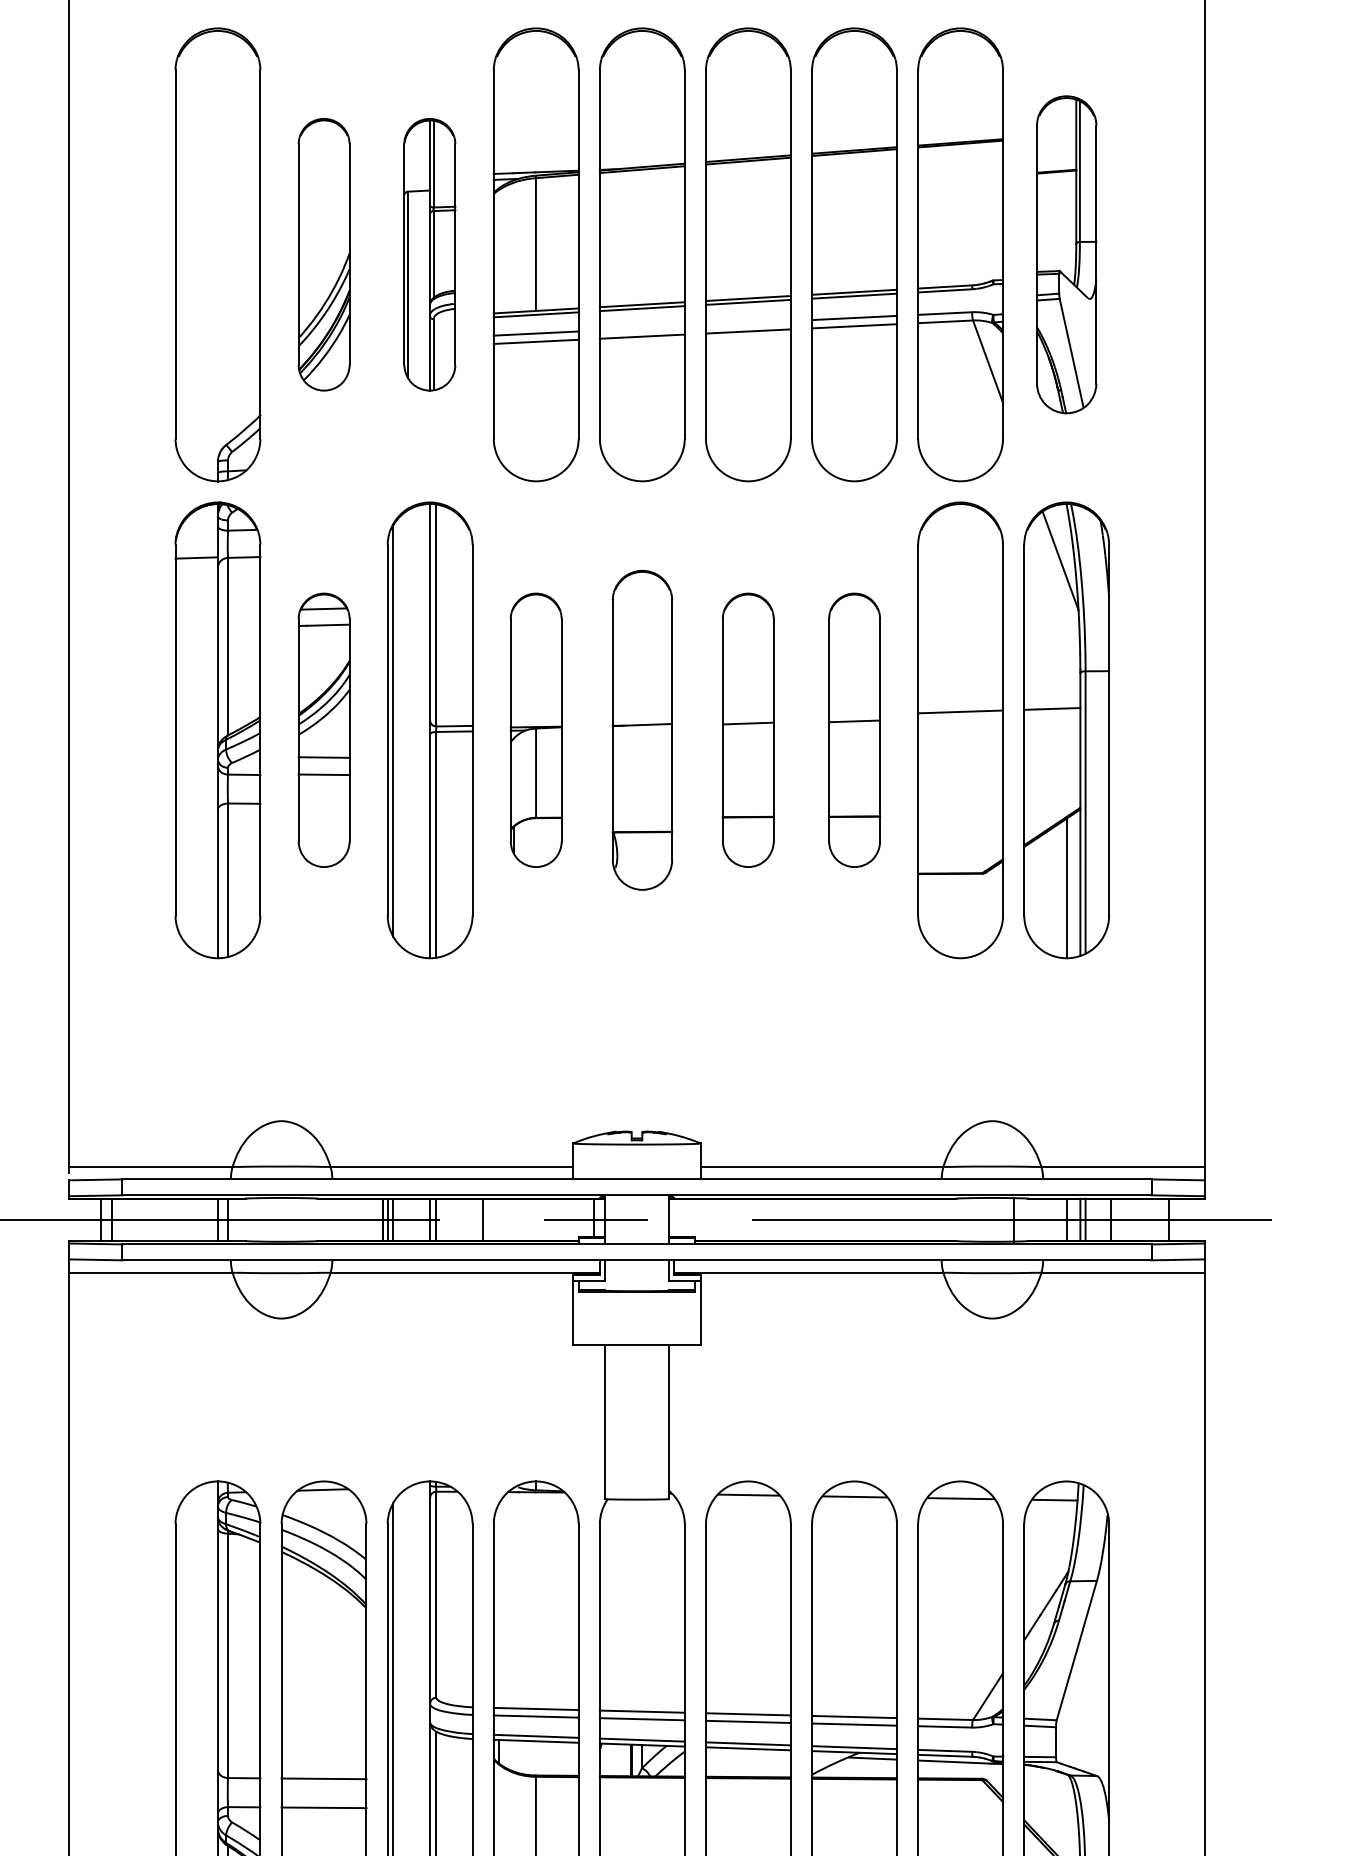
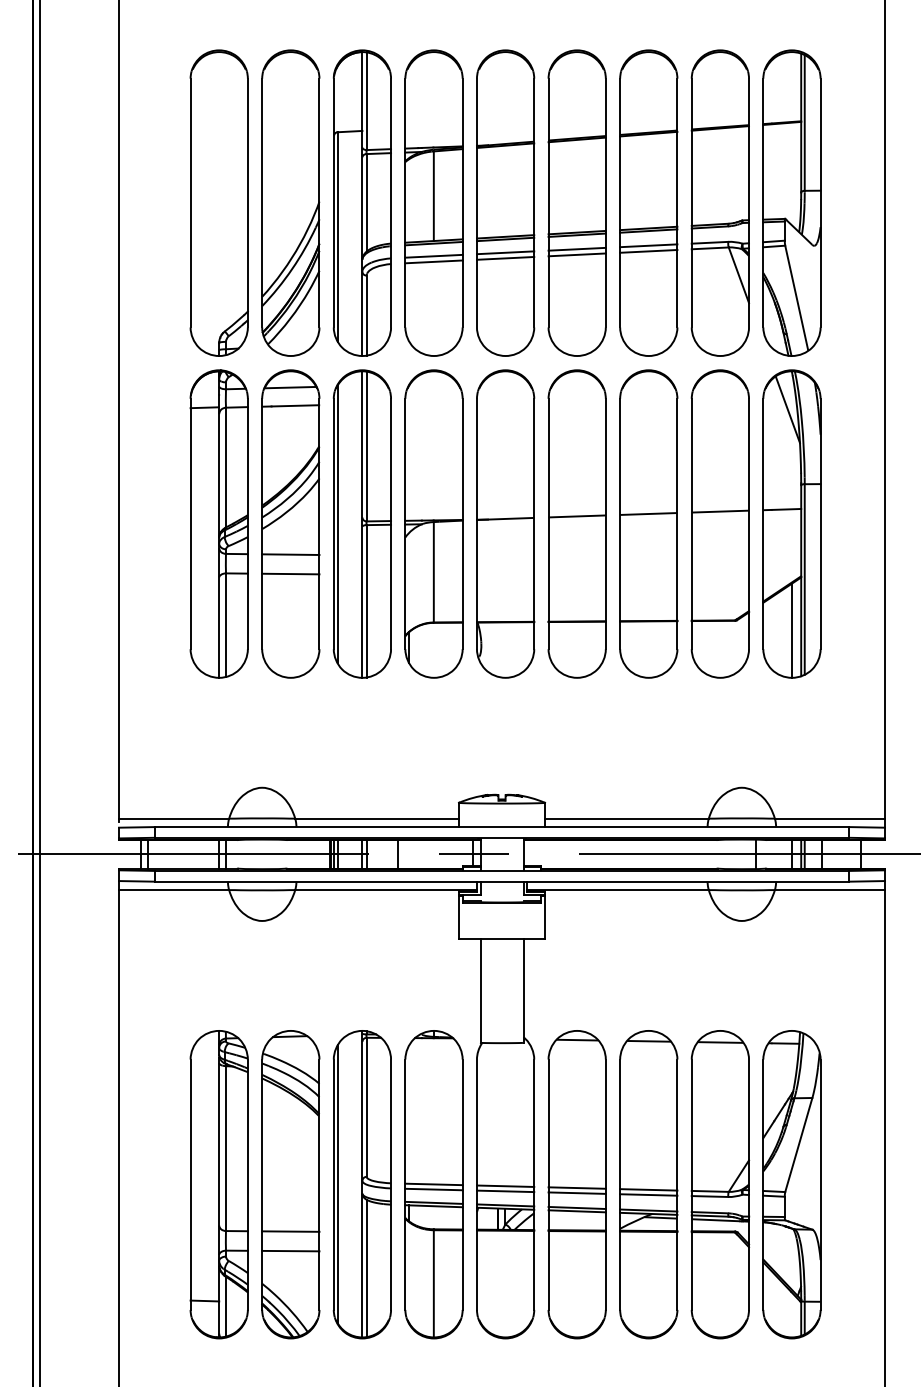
part: (323, 253) -> (290, 202), size x1.67
part: (428, 253) -> (361, 202), size x1.67
part: (1065, 253) -> (791, 202), size x1.43
line: (747, 322) -> (576, 248), added
line: (642, 327) -> (505, 252), added
part: (323, 729) -> (290, 523), size x1.67
part: (535, 729) -> (433, 523), size x1.67
part: (642, 729) -> (505, 523), size x1.43
part: (747, 729) -> (576, 523), size x1.67
part: (854, 729) -> (648, 523), size x1.67

